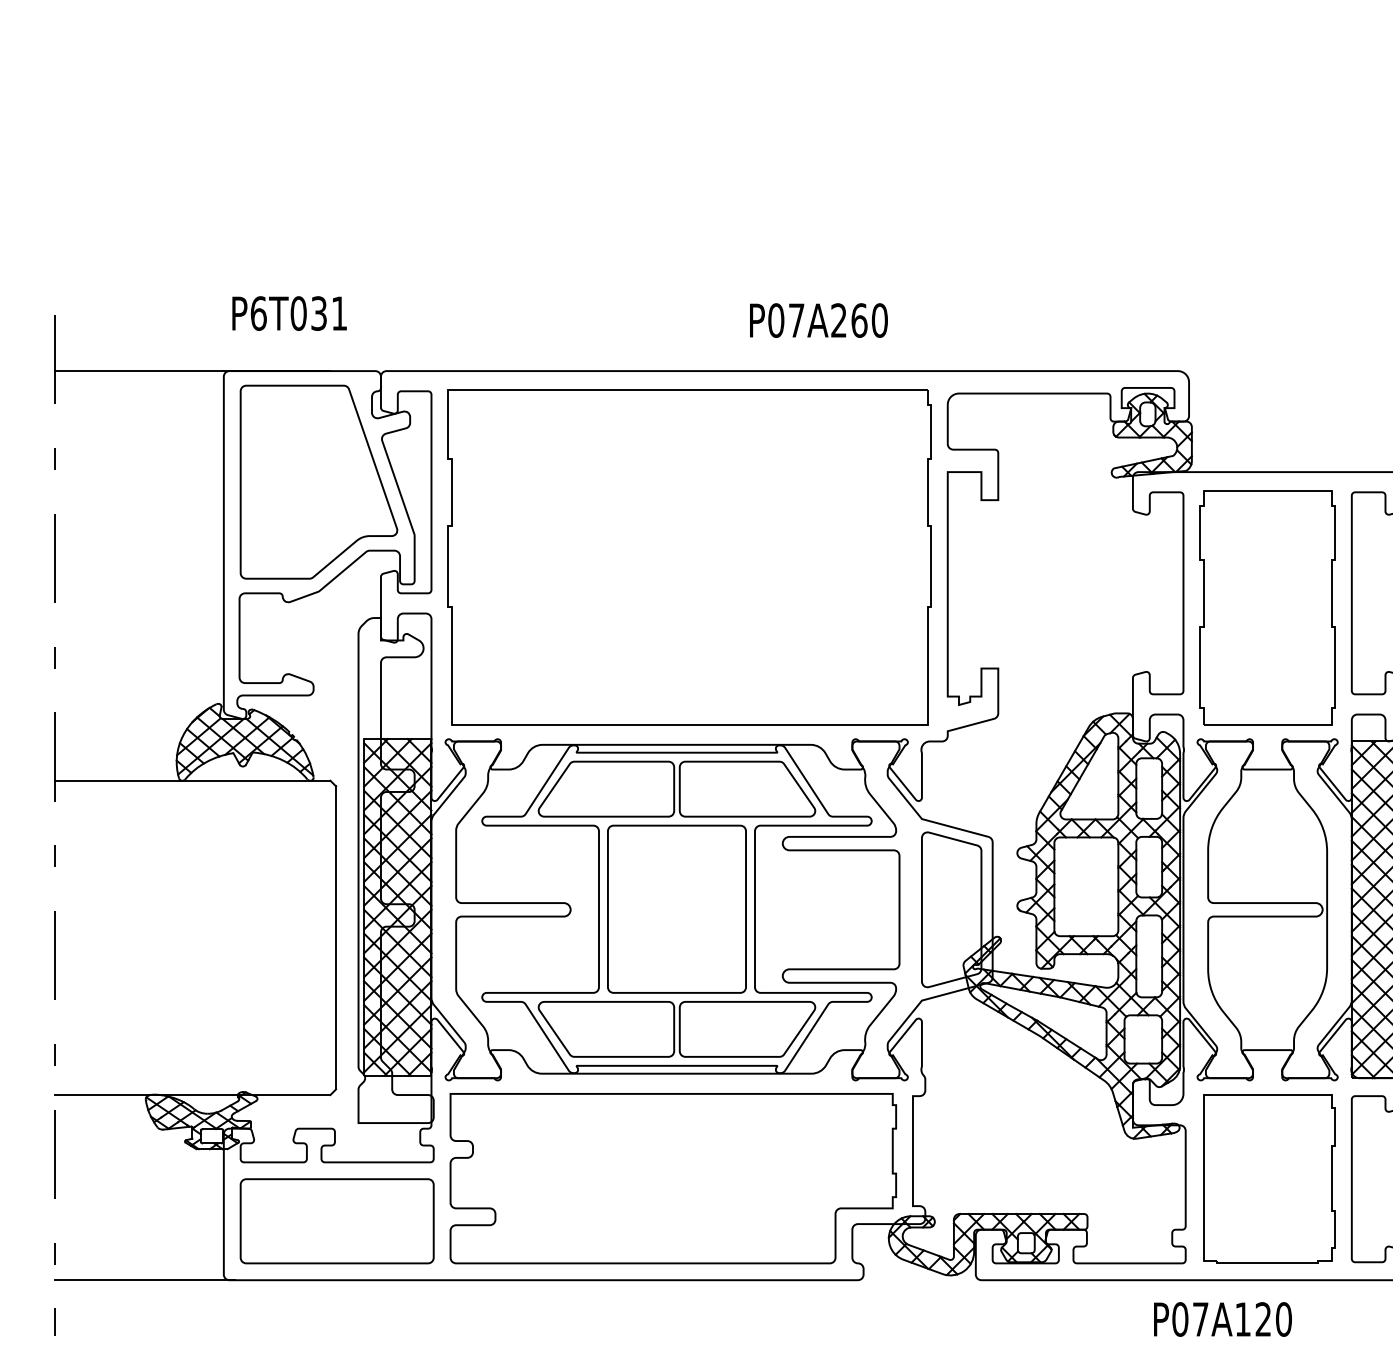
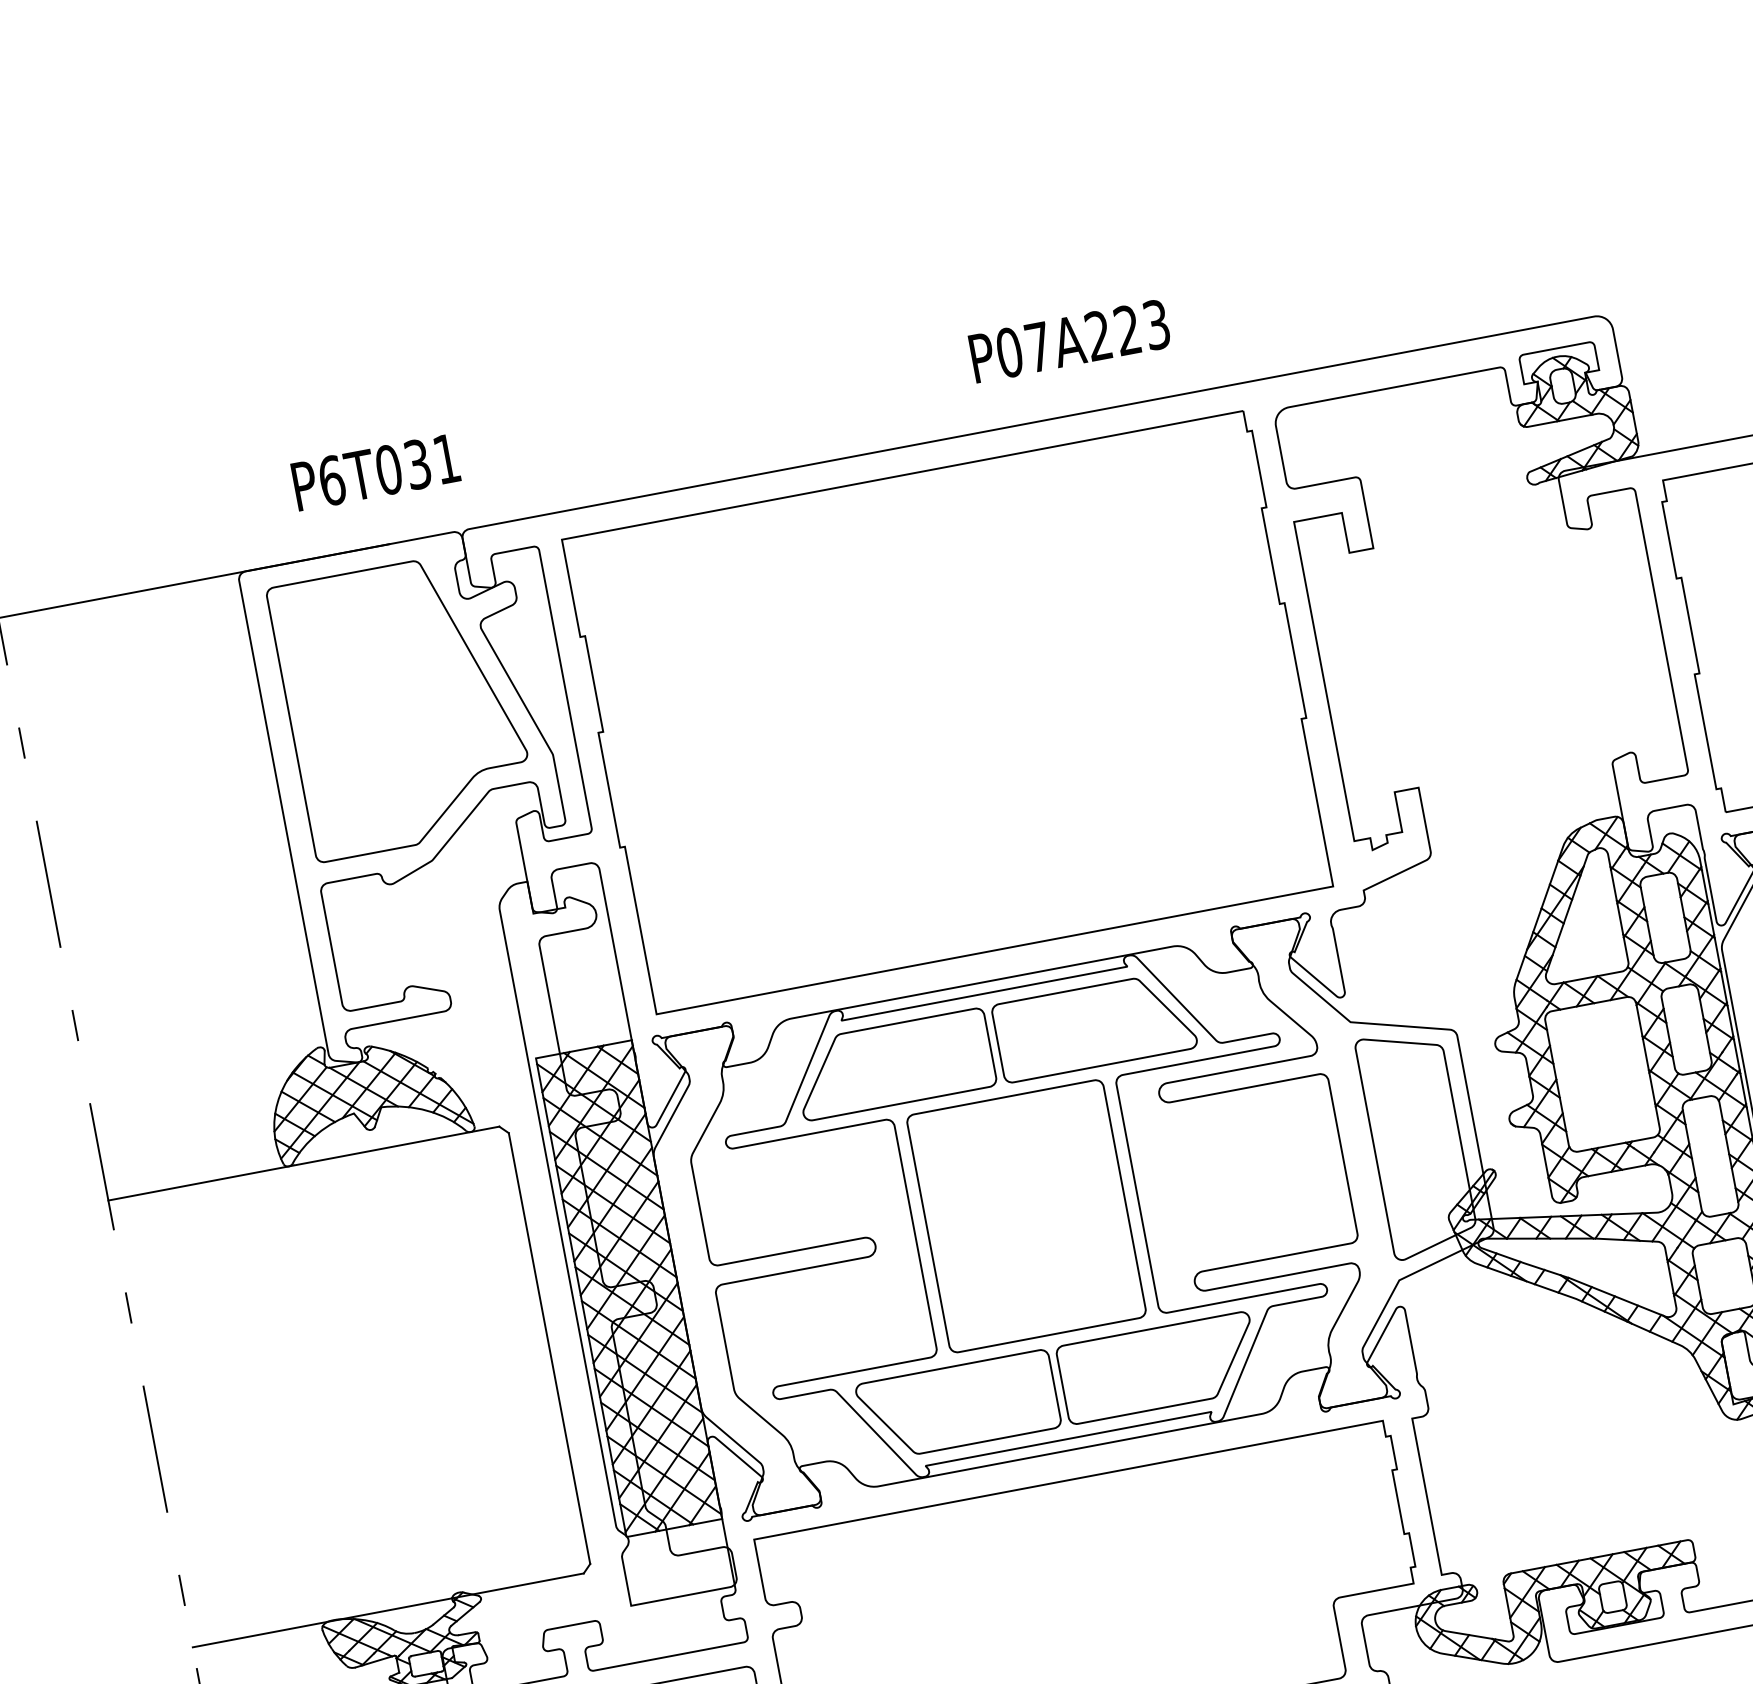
text: (289, 313) -> (375, 472), moved
text: (869, 320) -> (1142, 327), P07A260 -> P07A223

